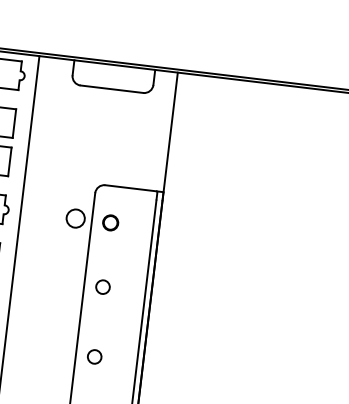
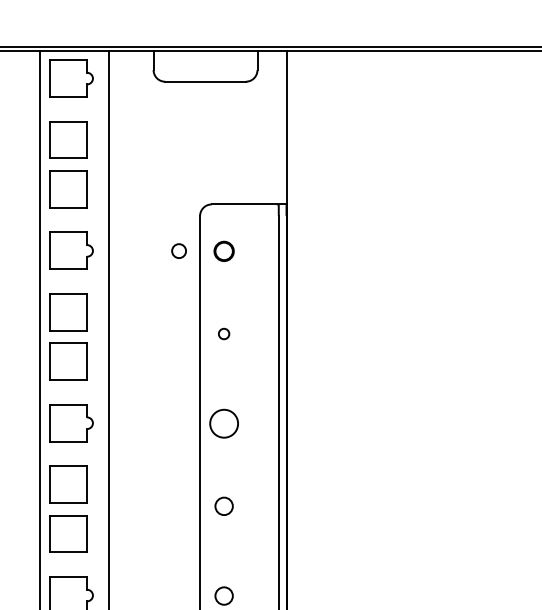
circle: (75, 217) -> (178, 250), size x0.6
circle: (102, 286) -> (223, 333), size x0.6
circle: (94, 356) -> (223, 423), size x1.6

